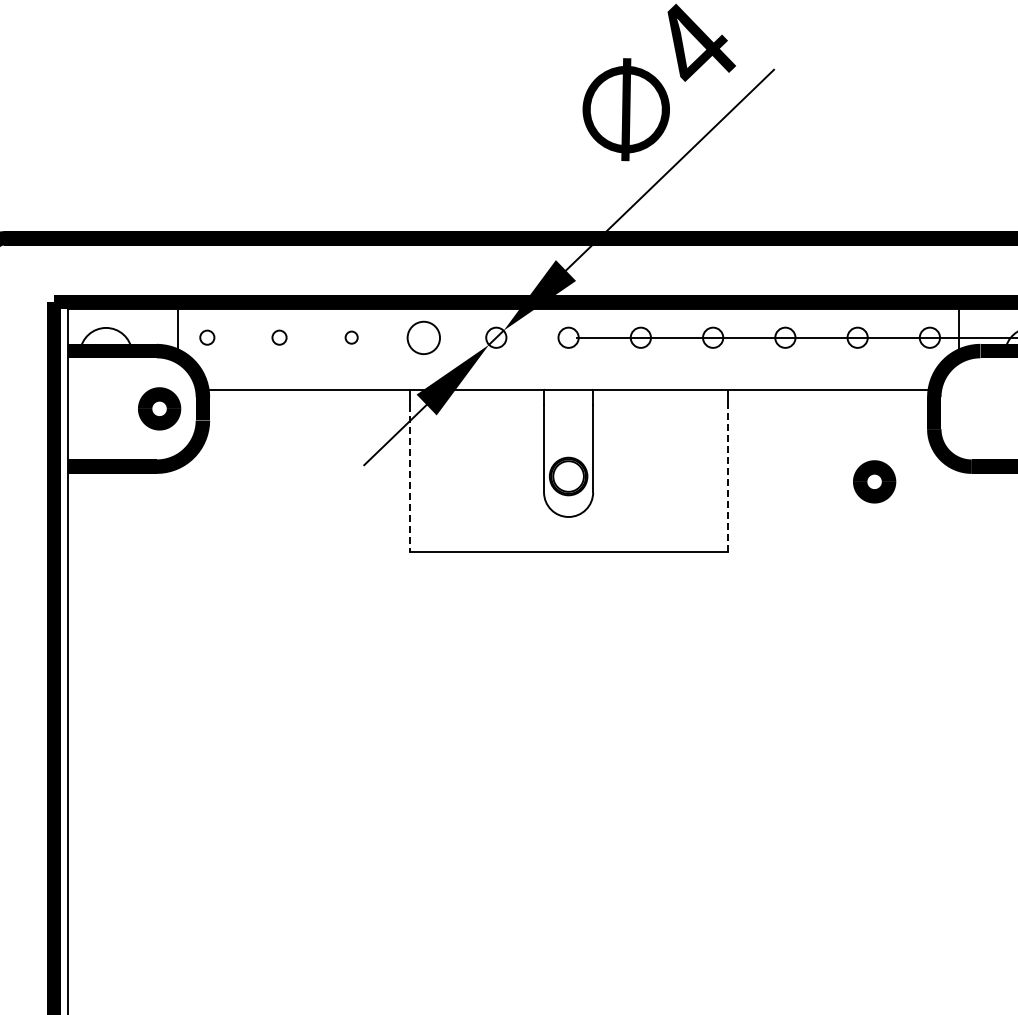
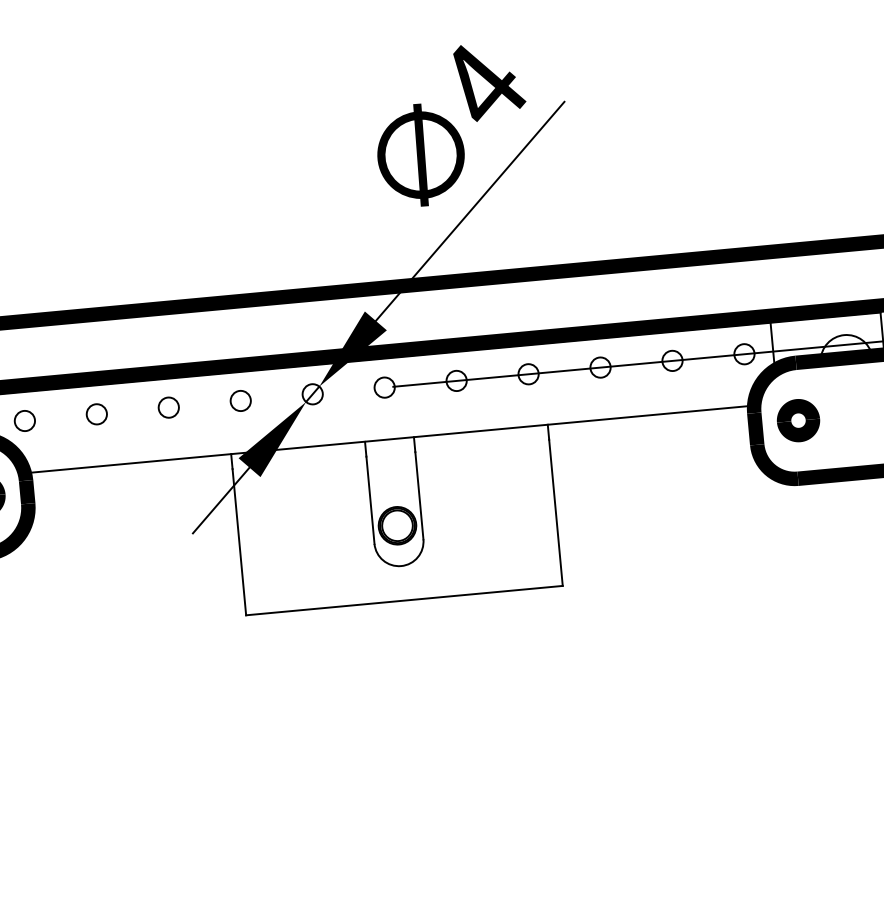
circle: (207, 337) -> (25, 420), size x1.43
circle: (279, 337) -> (96, 414), size x1.43
circle: (351, 337) -> (168, 407), size x1.67
circle: (424, 337) -> (241, 400), size x0.62
line: (727, 477) -> (555, 512), dashed -> solid
line: (409, 478) -> (239, 542), dashed -> solid
part: (874, 481) -> (798, 420), moved

